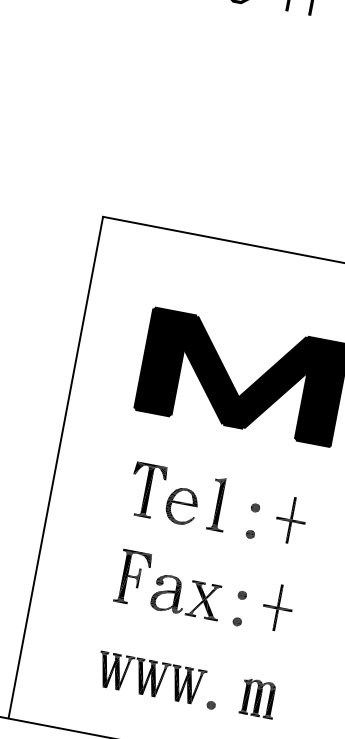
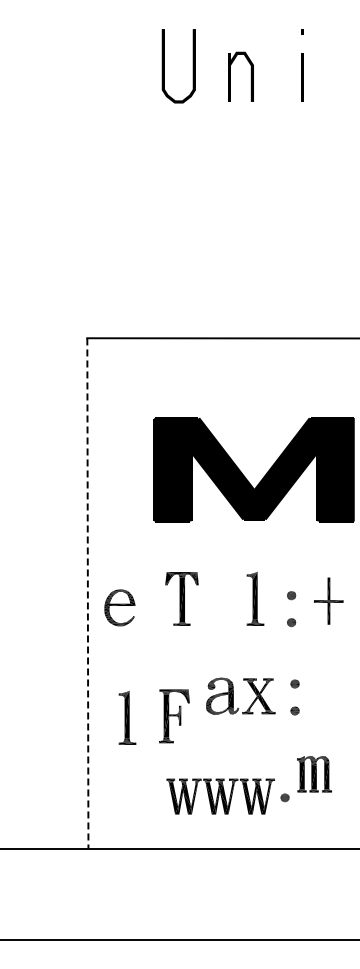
line: (55, 467) -> (87, 593), solid -> dashed
part: (181, 505) -> (119, 607), moved
part: (133, 578) -> (174, 716), moved
part: (71, 596) -> (127, 717), added
part: (277, 607) -> (331, 689), removed
part: (150, 678) -> (220, 796), moved
part: (258, 698) -> (314, 774), moved

